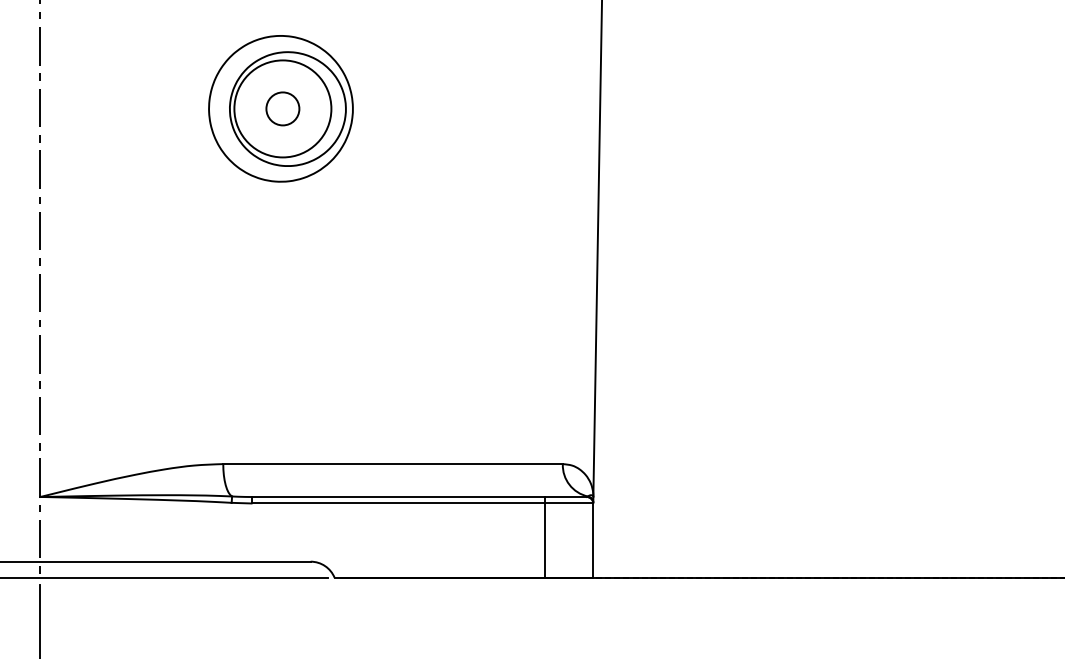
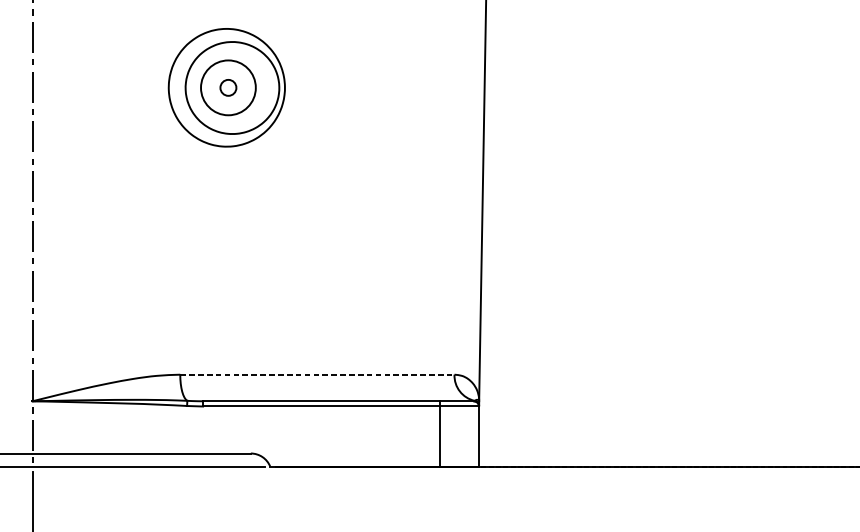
circle: (282, 108) -> (228, 87), size x0.6
circle: (282, 108) -> (228, 87), size x0.7
line: (393, 464) -> (317, 375), solid -> dashed

